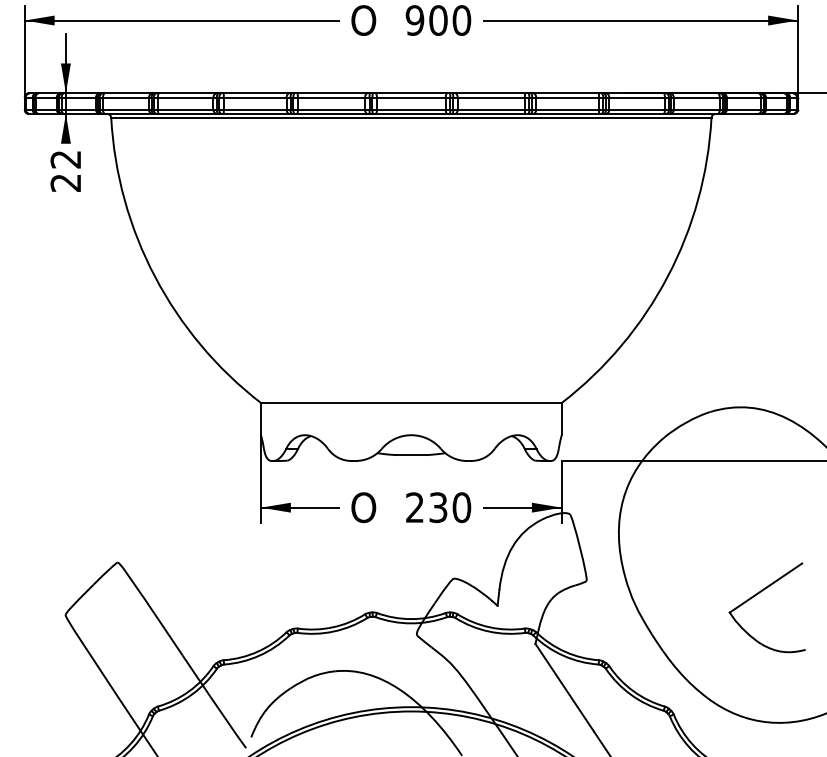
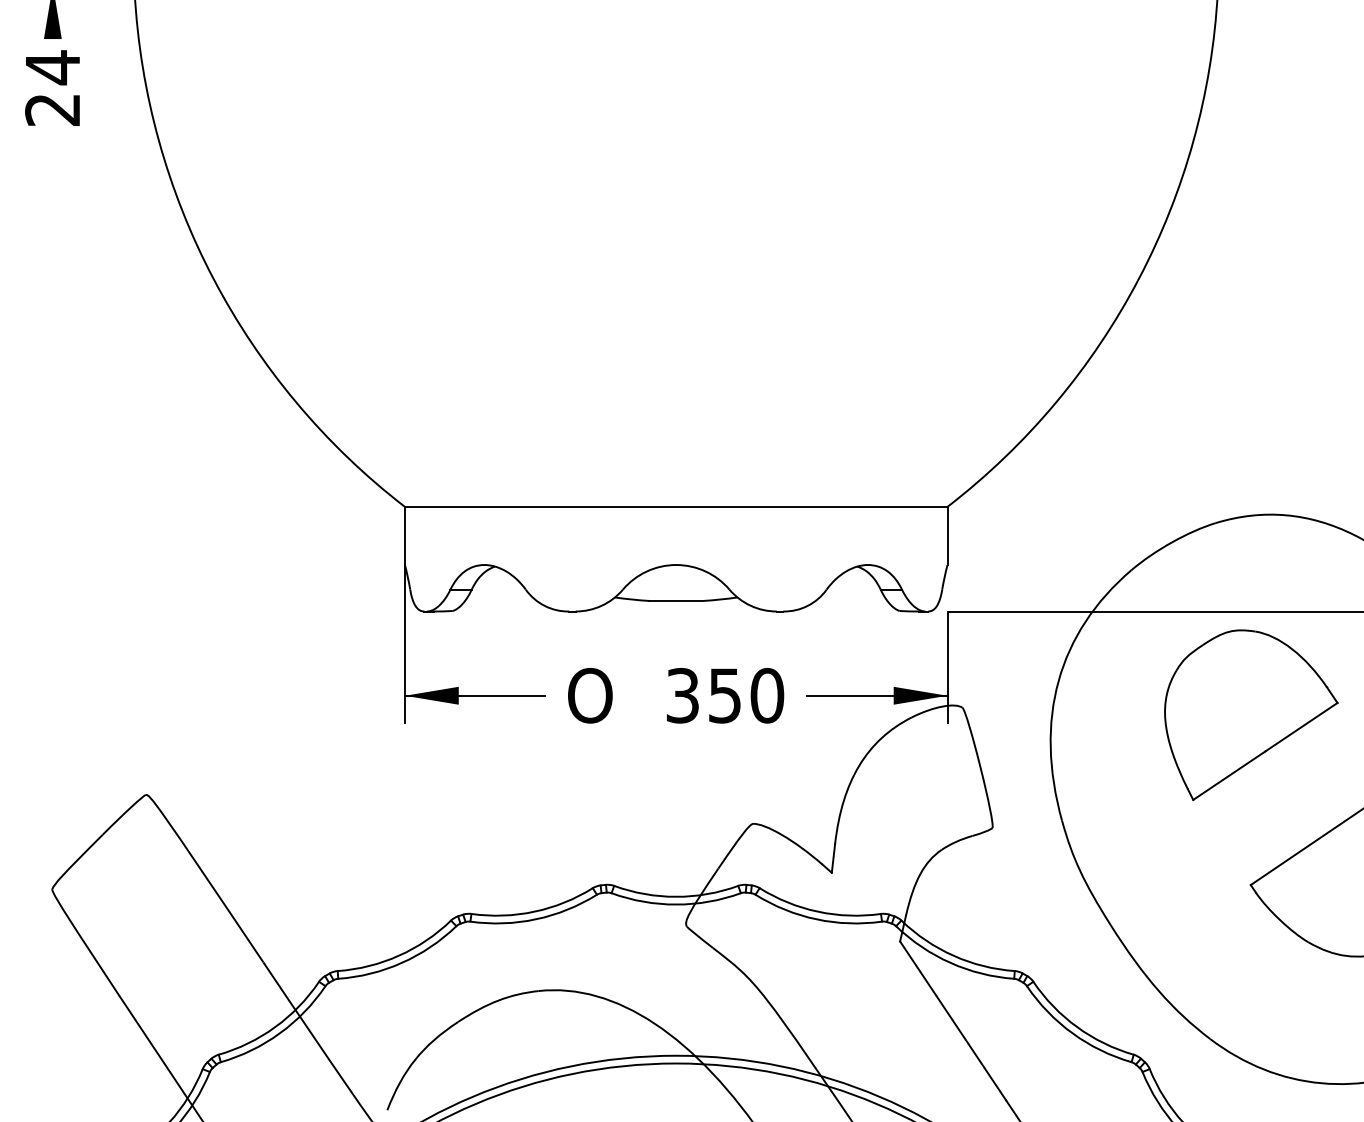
text: (65, 159) -> (52, 67), 22 -> 24
text: (426, 507) -> (703, 695), 230 -> 350
part: (729, 518) -> (1250, 715), added

